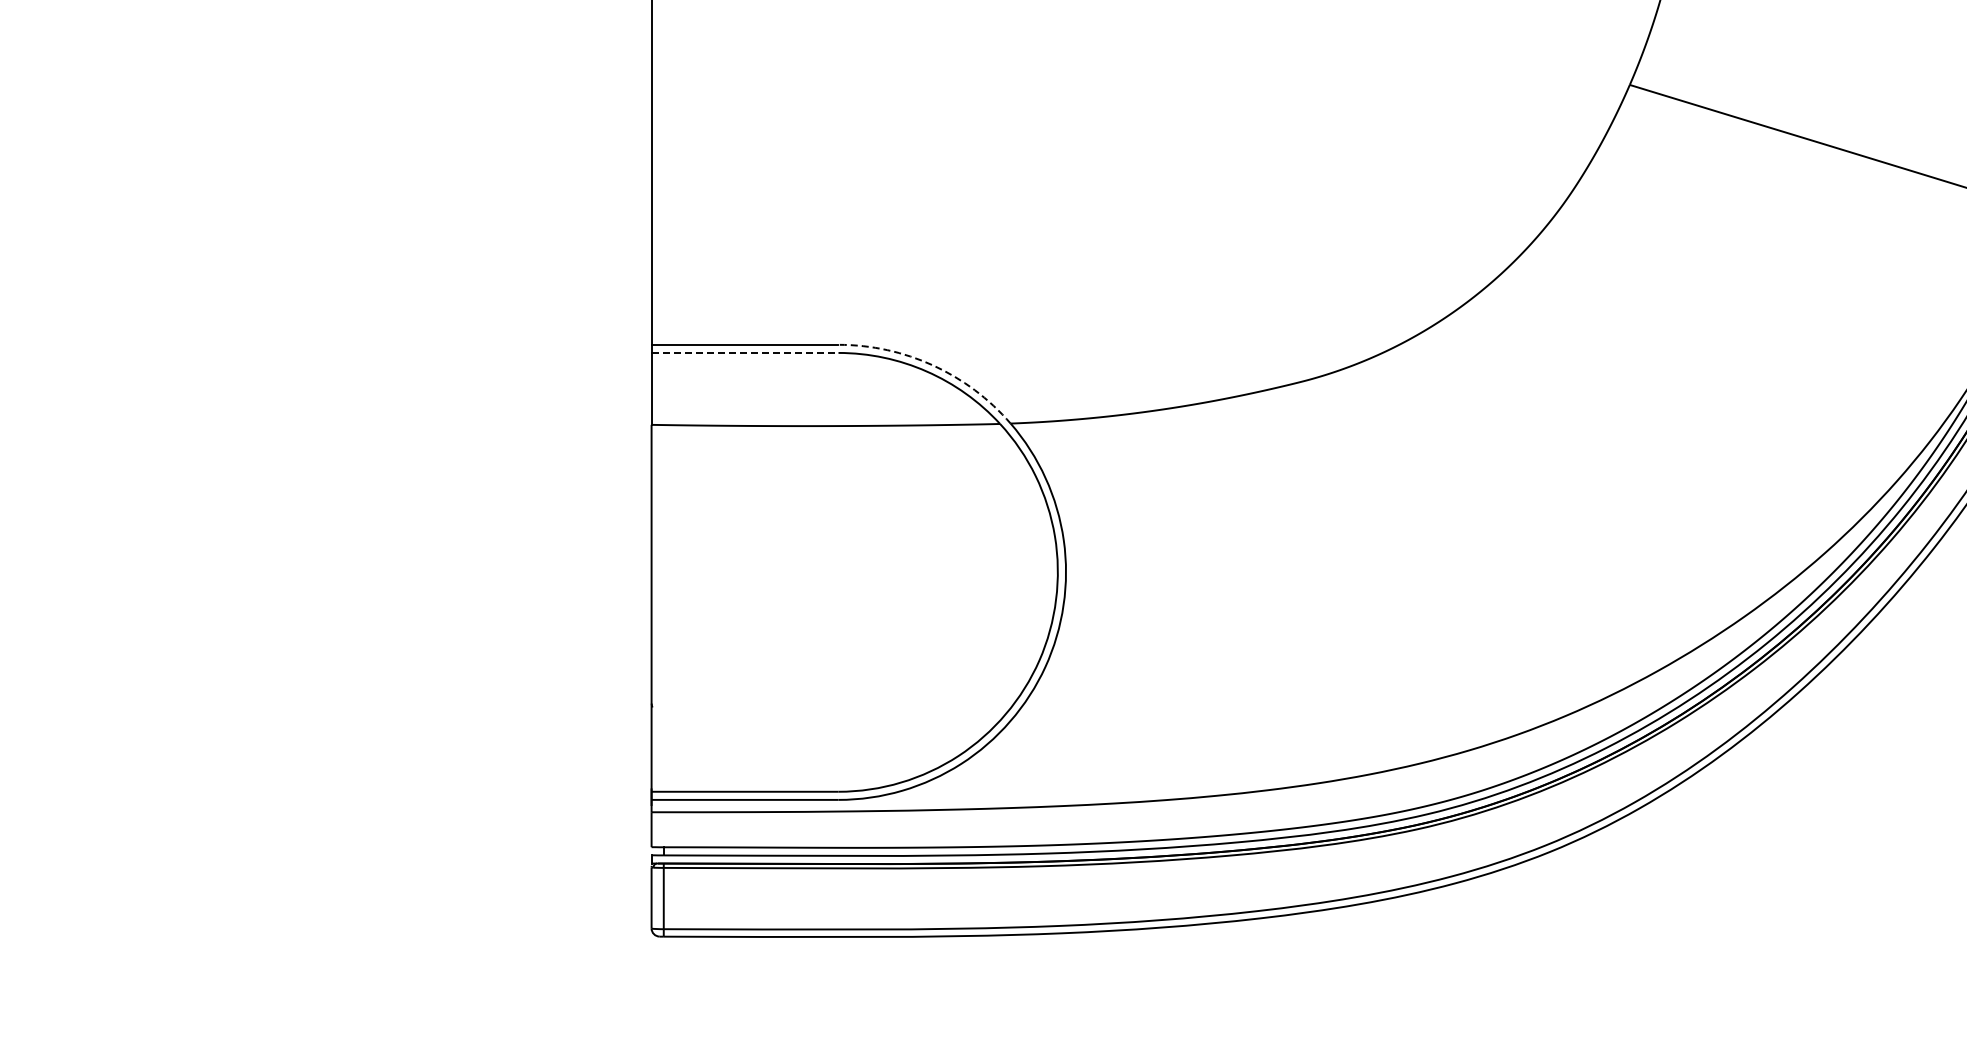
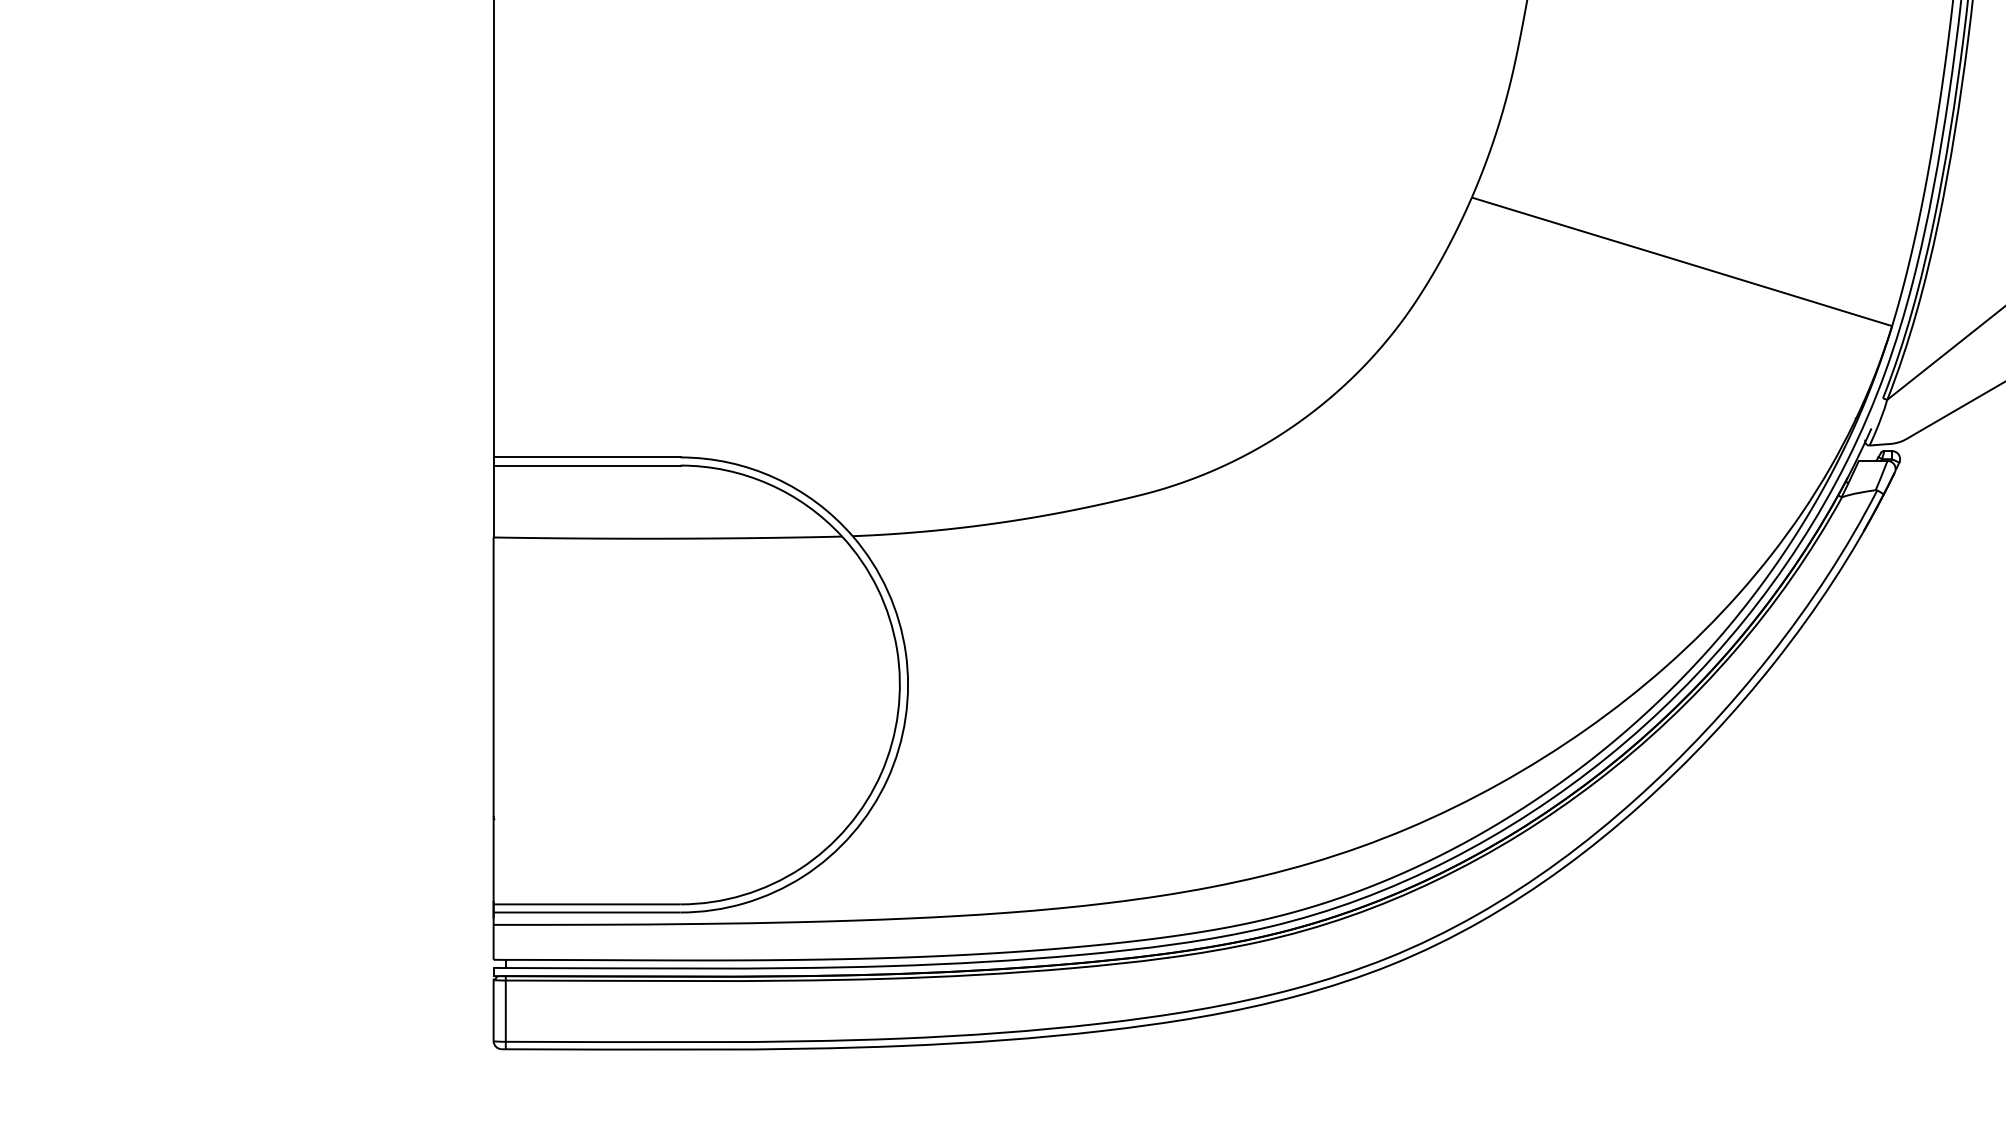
line: (745, 352) -> (587, 465), dashed -> solid
arc: (933, 365) -> (775, 478), dashed -> solid

